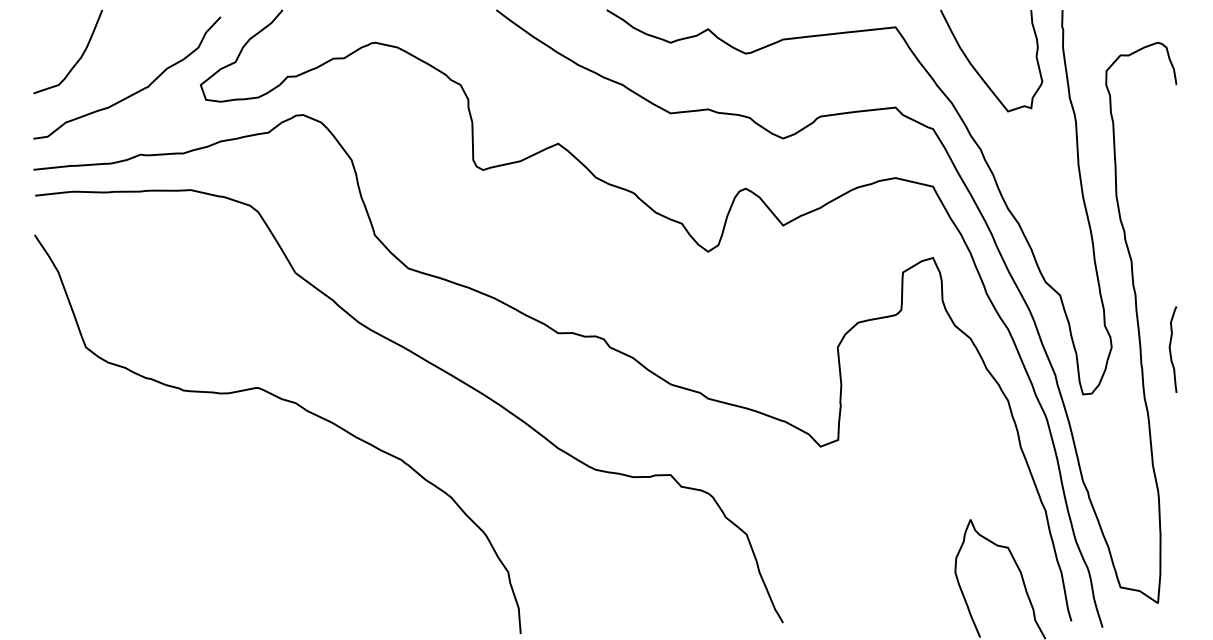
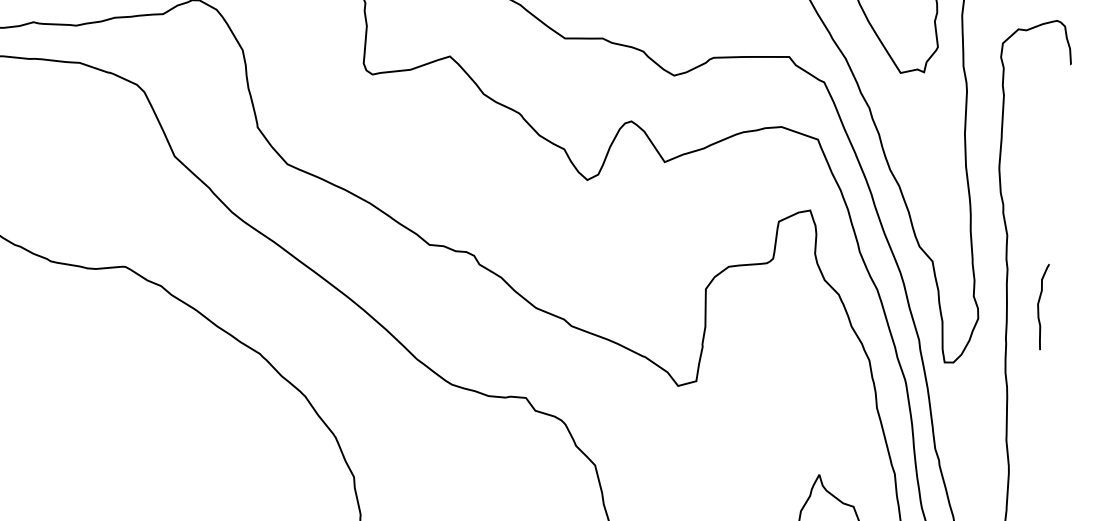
curve: (1170, 349) -> (1038, 306), moved

